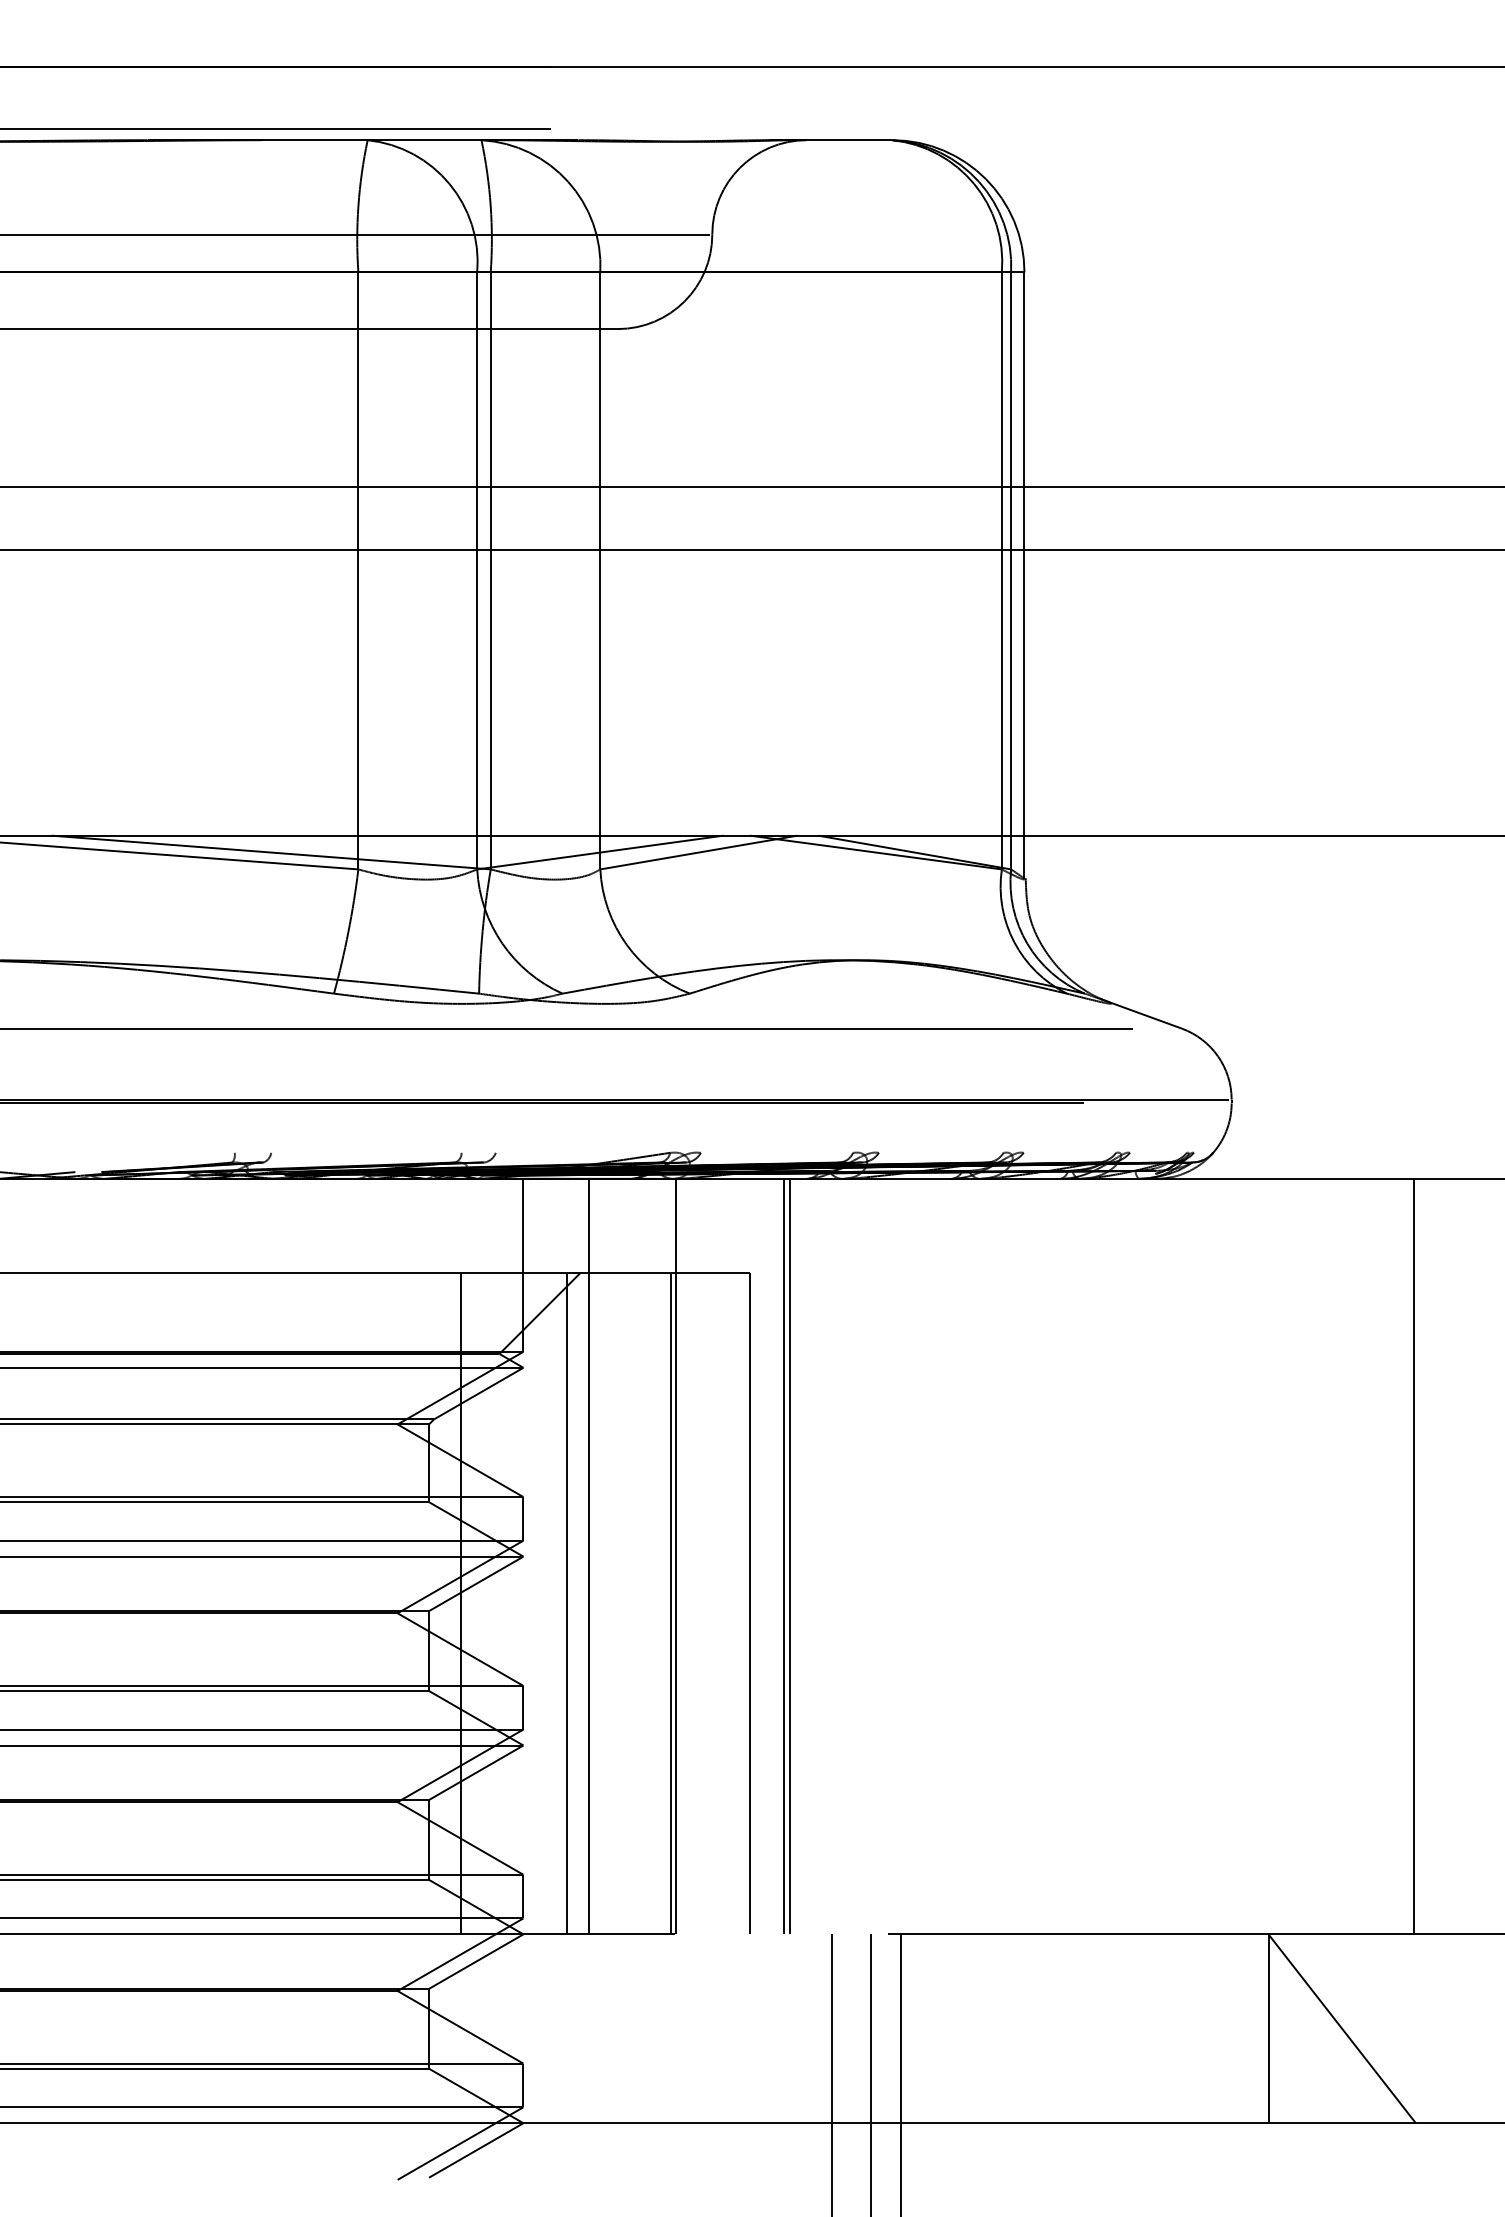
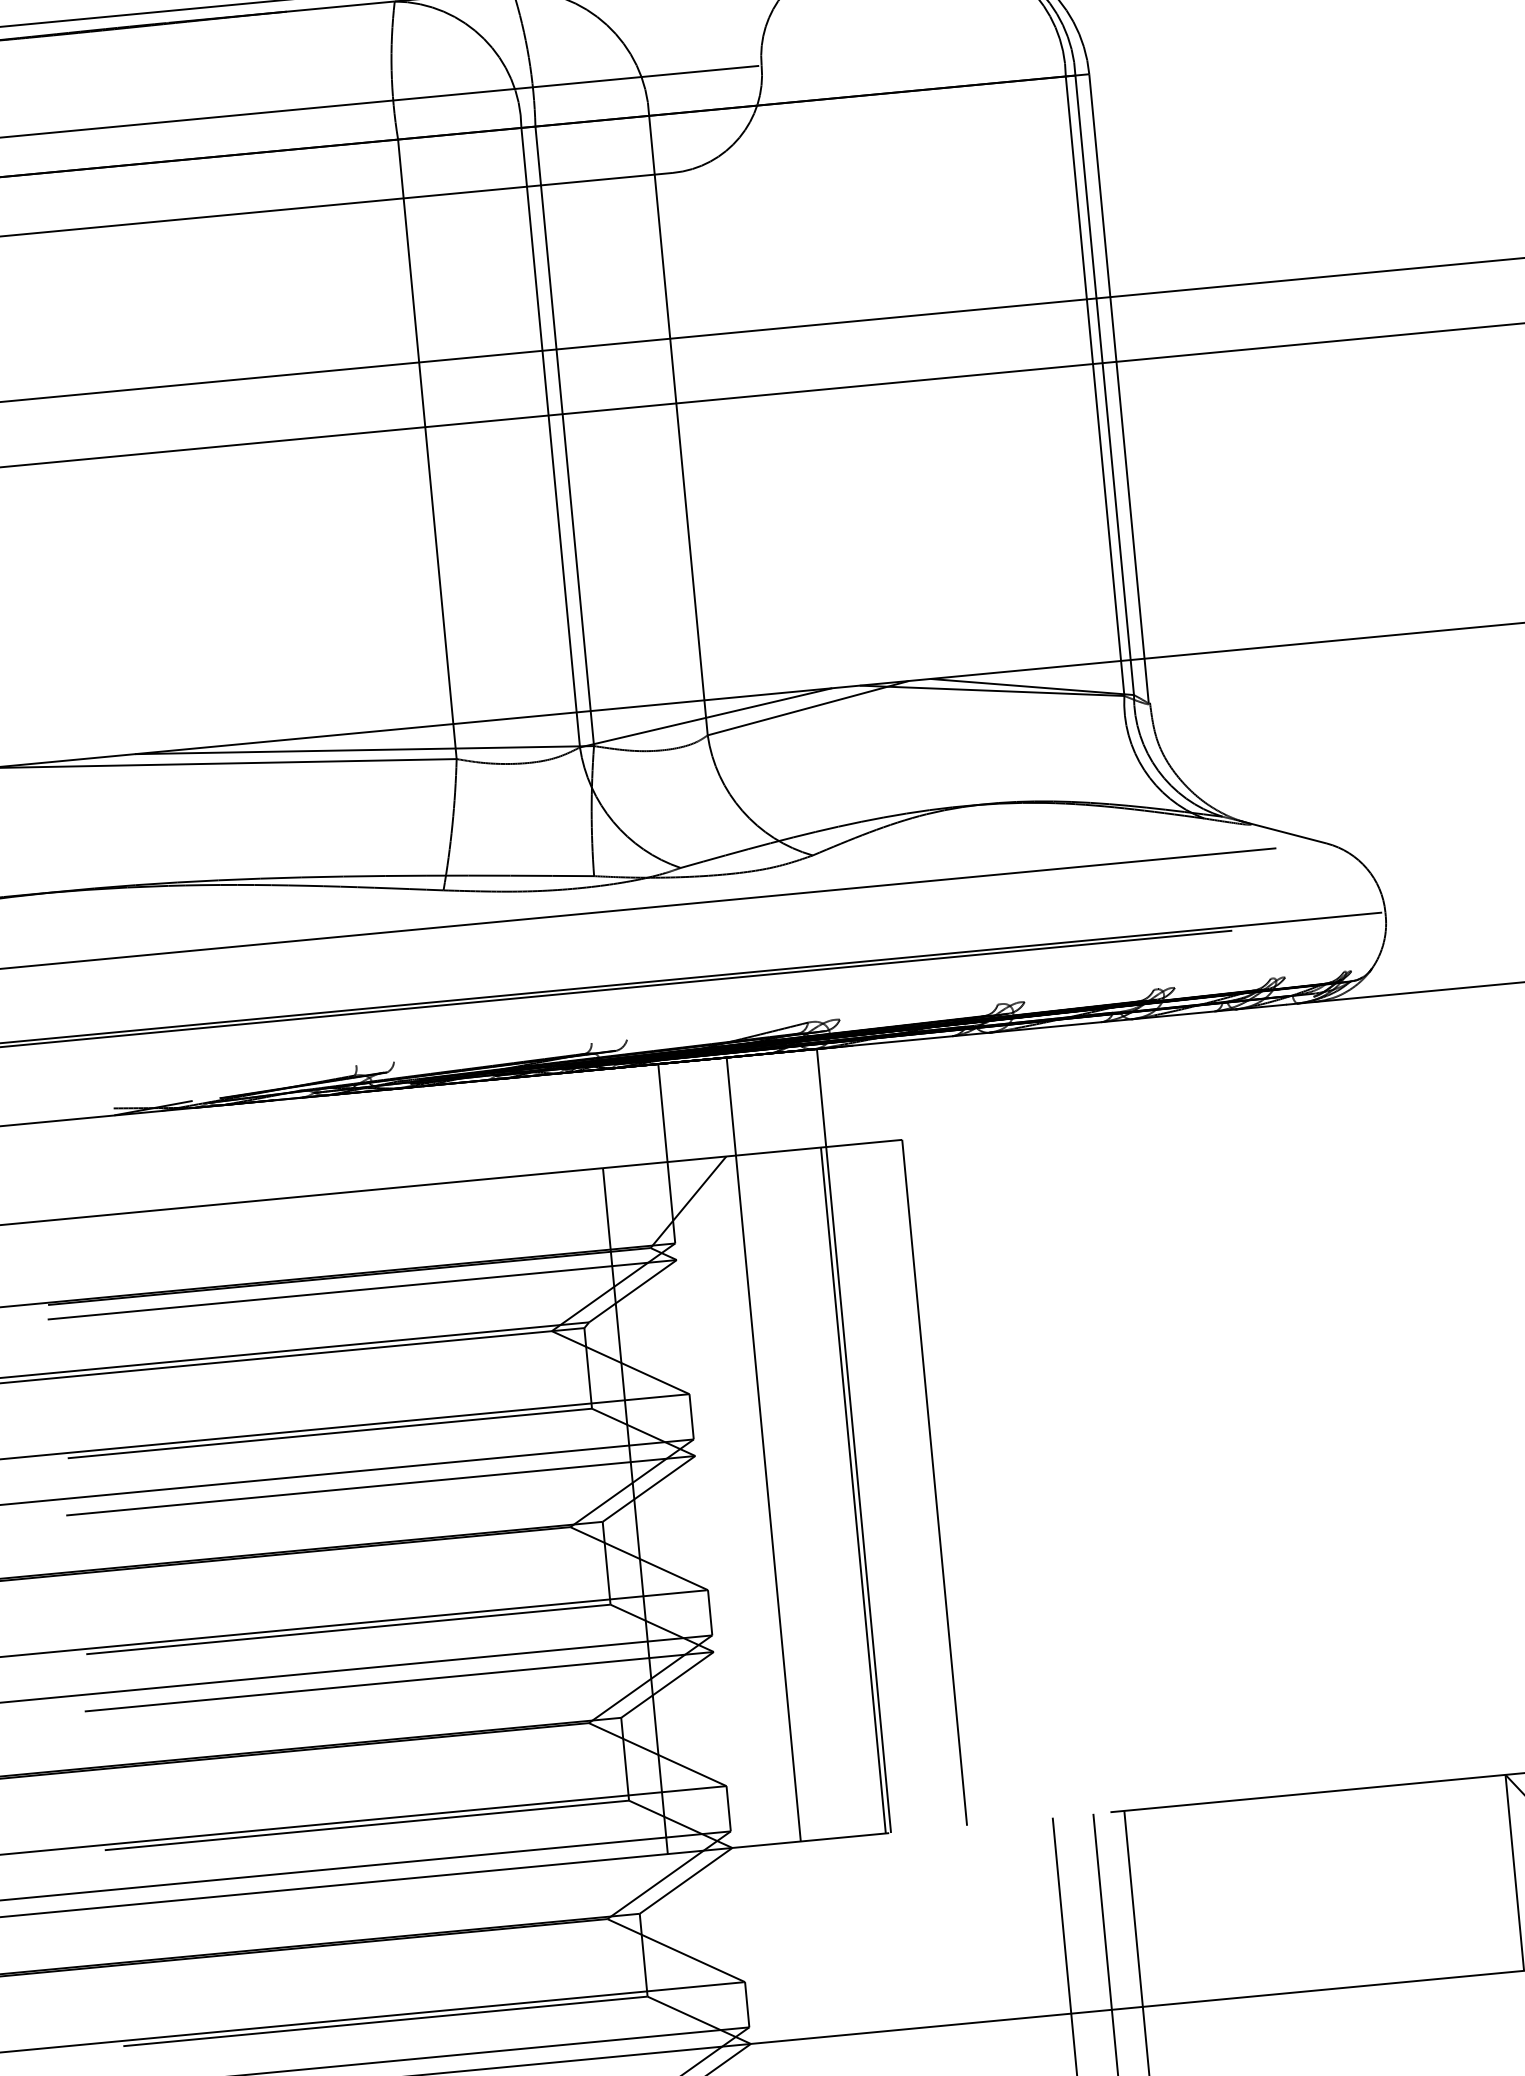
line: (783, 1556) -> (965, 1430), removed
line: (790, 1556) -> (972, 1429), removed
line: (567, 1603) -> (745, 1500), removed

